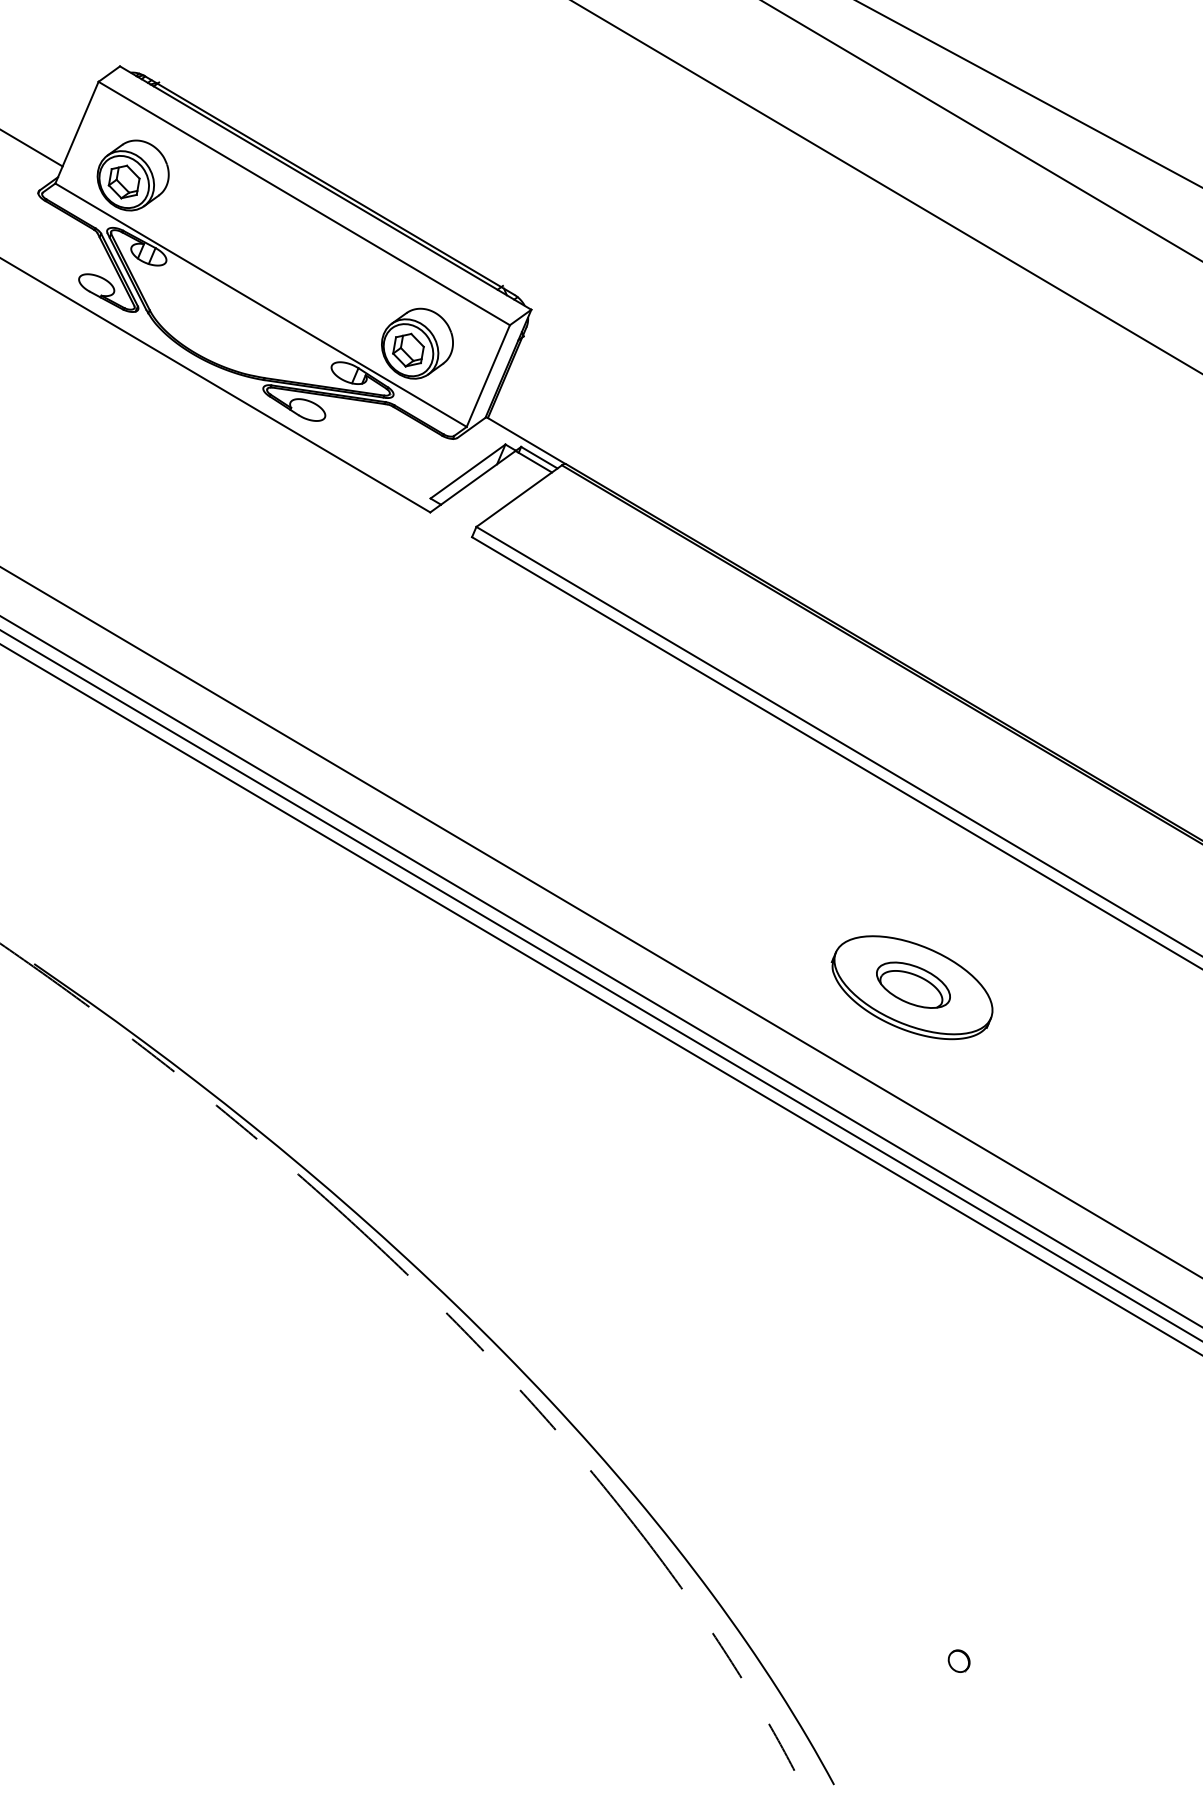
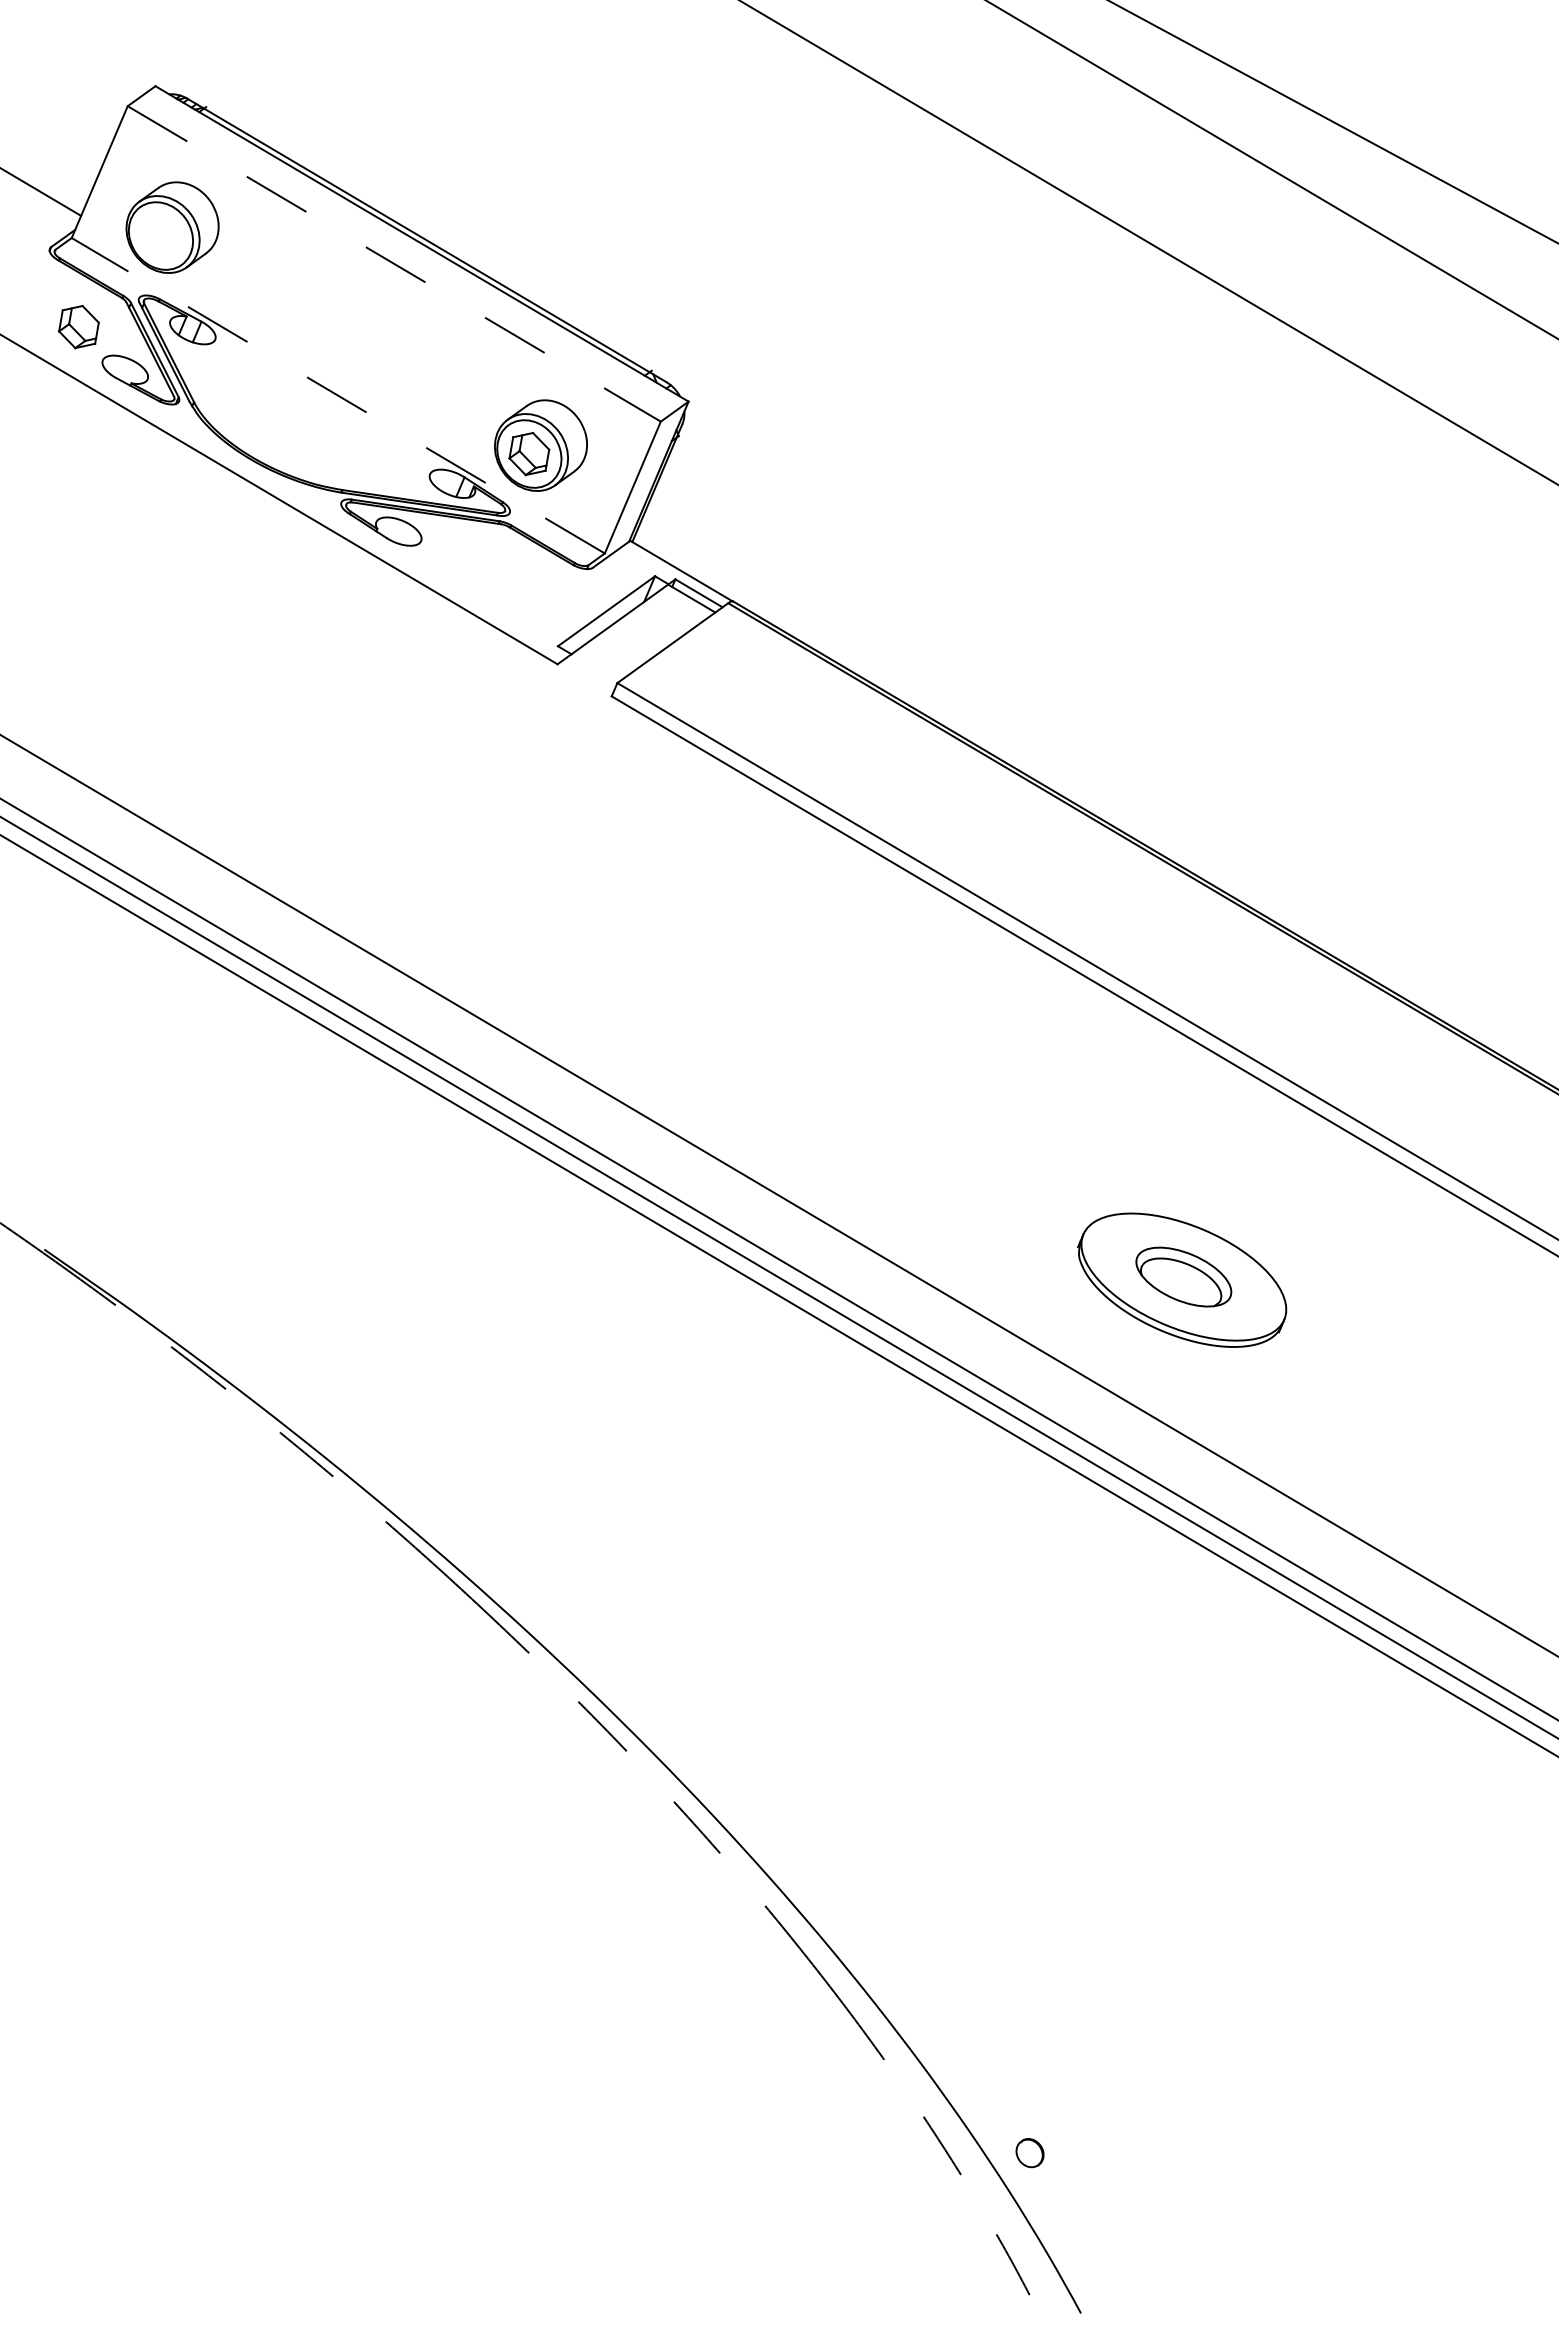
part: (123, 181) -> (78, 326), moved
line: (304, 203) -> (394, 263), solid -> dashed
line: (261, 305) -> (338, 395), solid -> dashed
part: (958, 1661) -> (1029, 2153), moved

